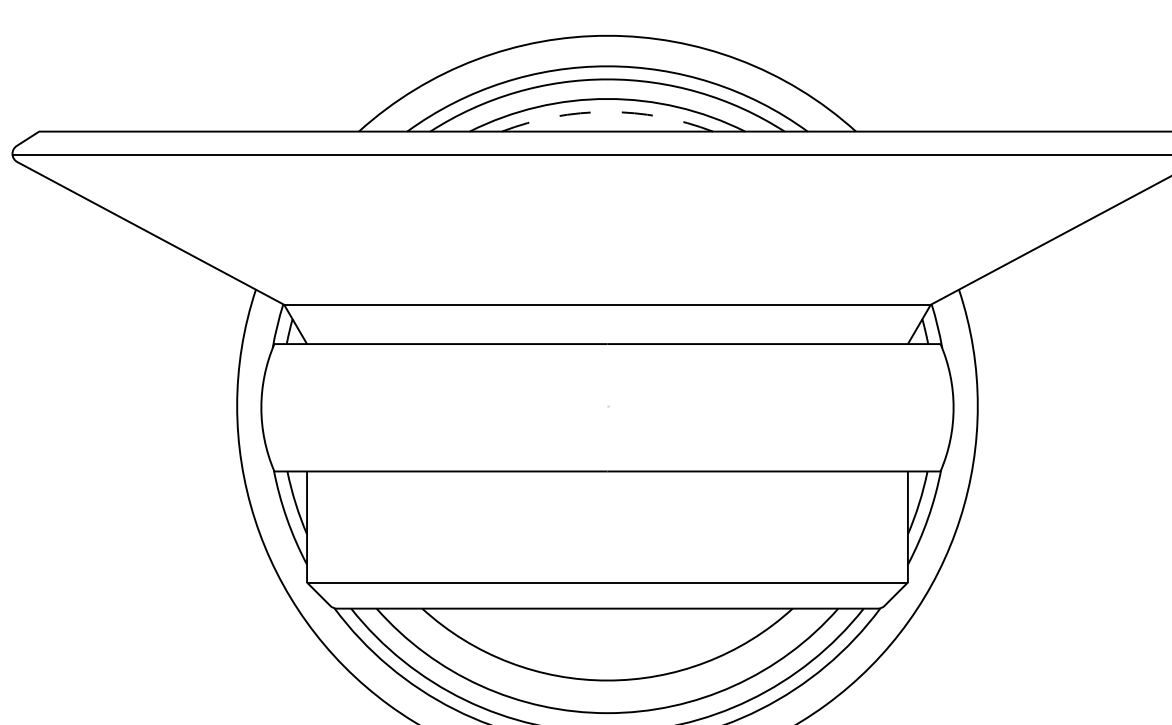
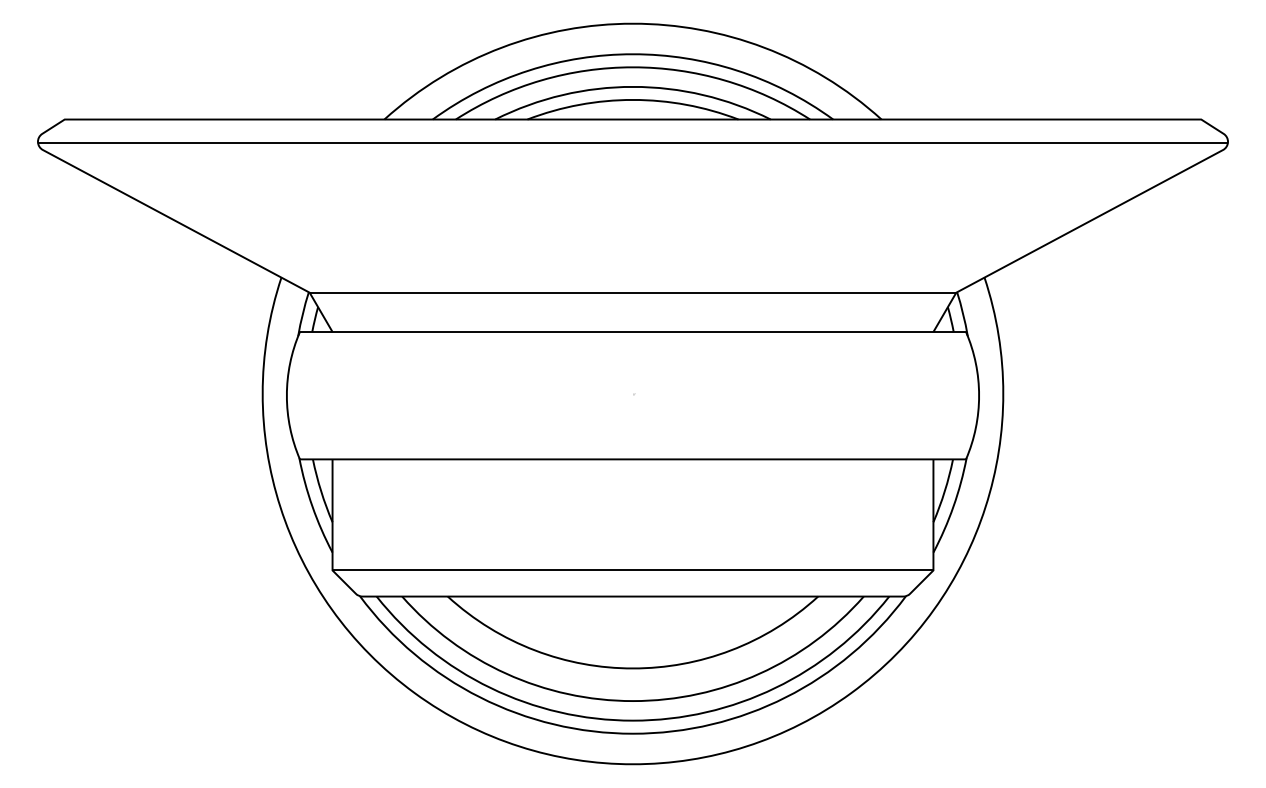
arc: (606, 111) -> (632, 99), dashed -> solid

